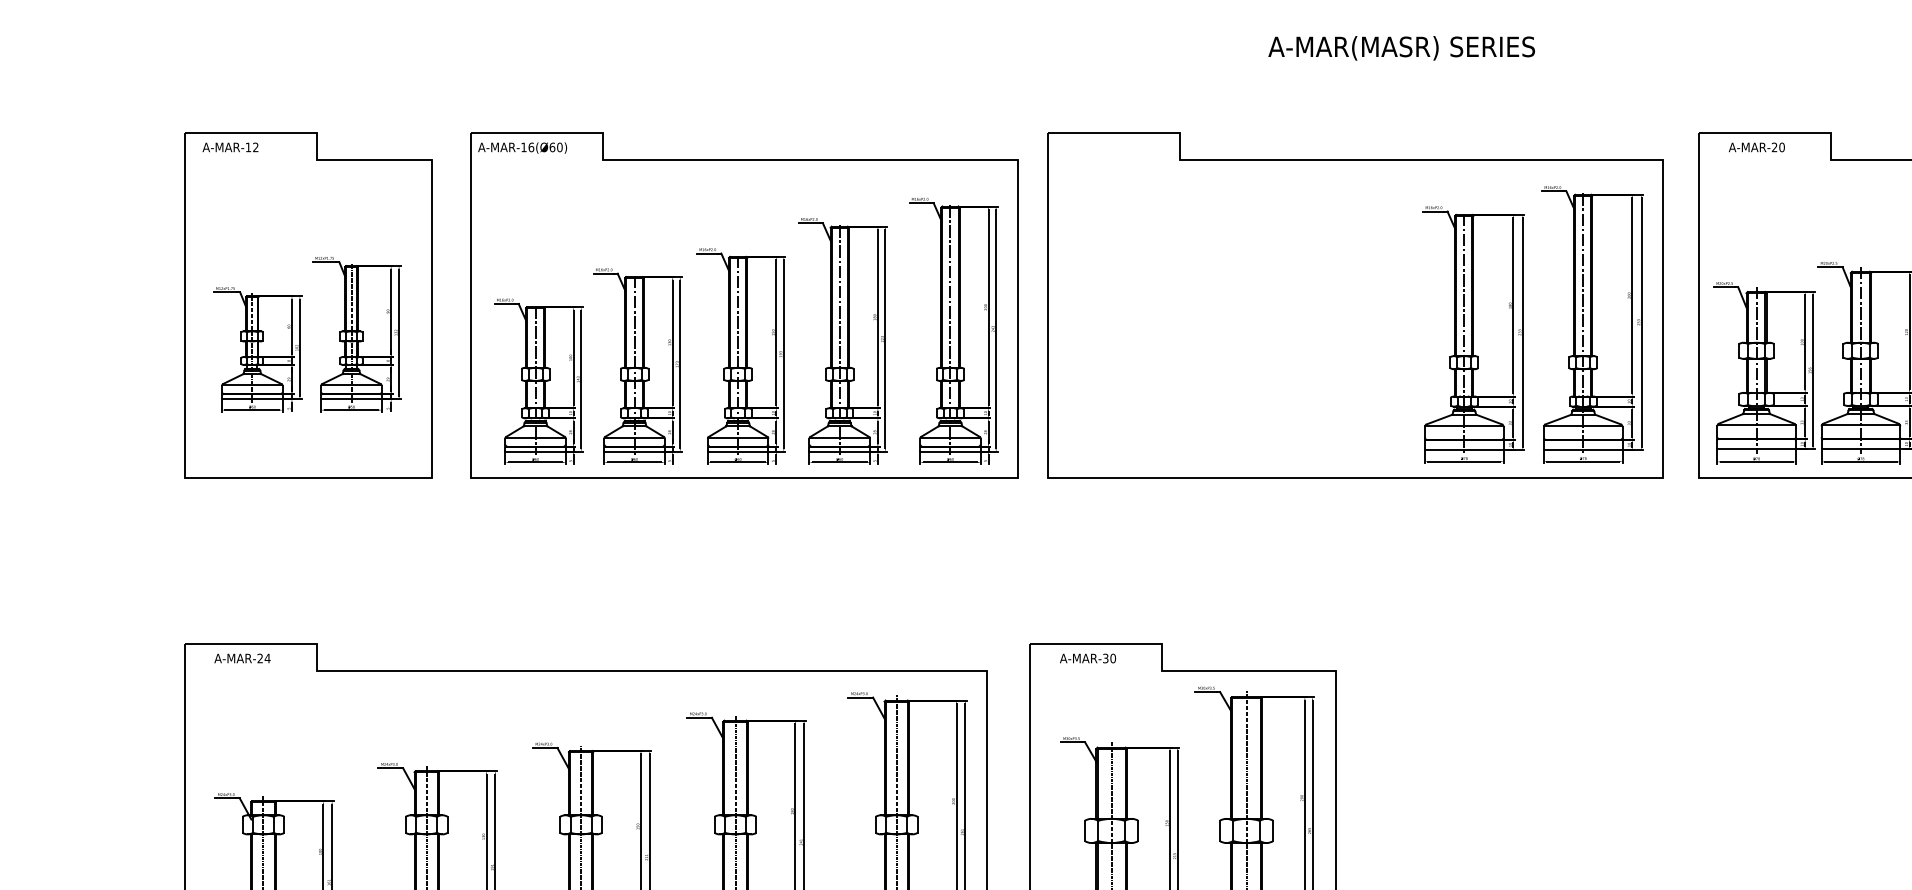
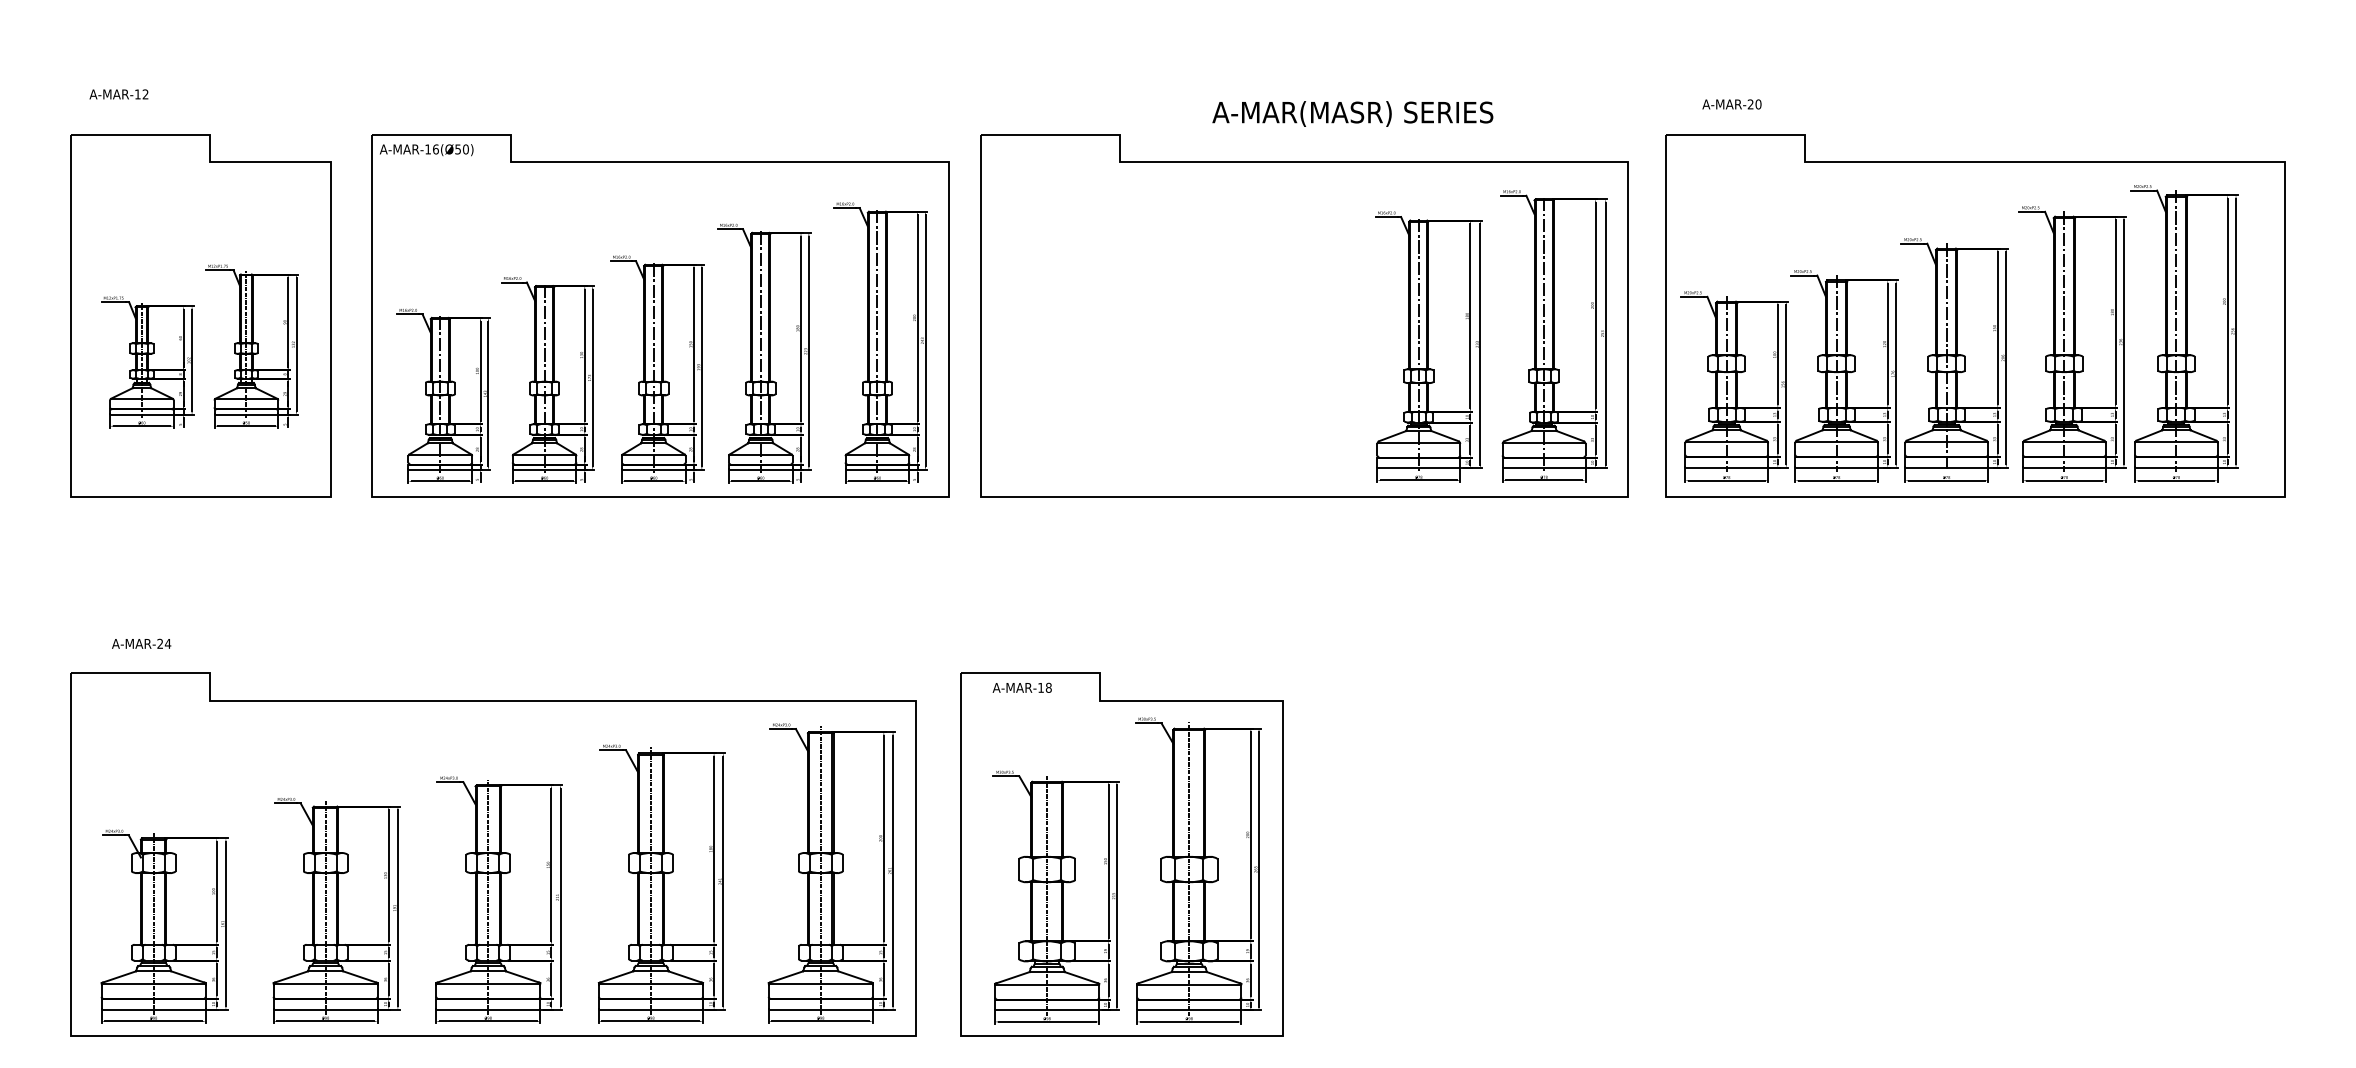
text: (1401, 47) -> (1352, 113), moved
text: (230, 147) -> (118, 94), moved
text: (552, 147) -> (458, 149), A-MAR-16(Ø60) -> A-MAR-16(Ø50)
text: (1756, 147) -> (1731, 104), moved
text: (242, 658) -> (141, 643), moved
text: (1109, 658) -> (1044, 687), A-MAR-30 -> A-MAR-18

